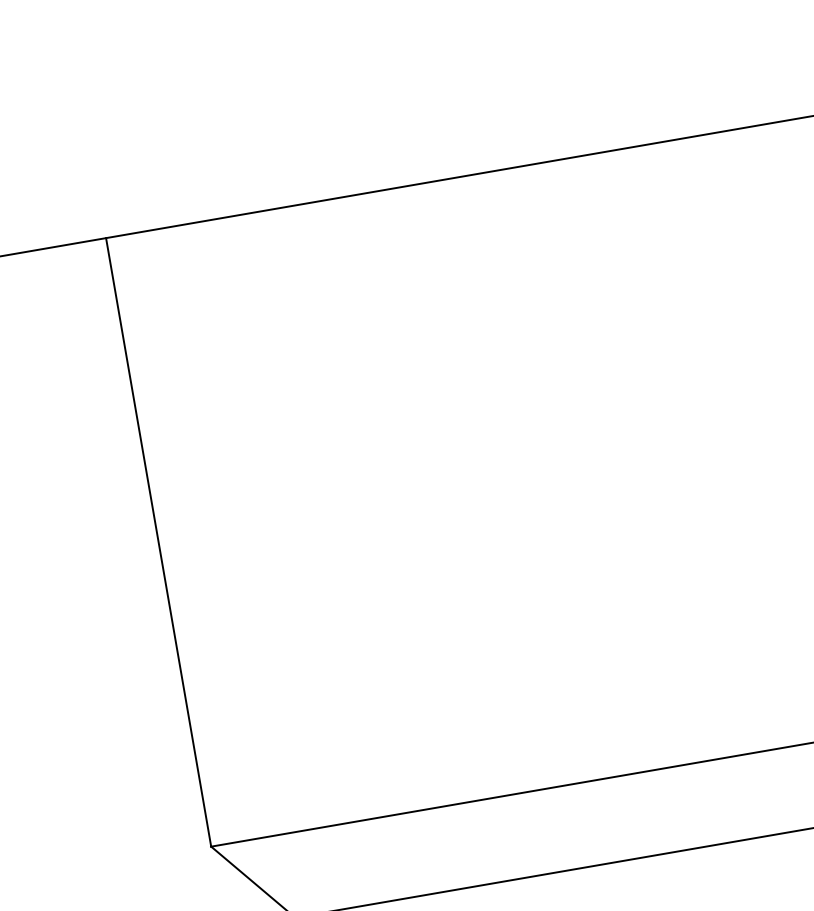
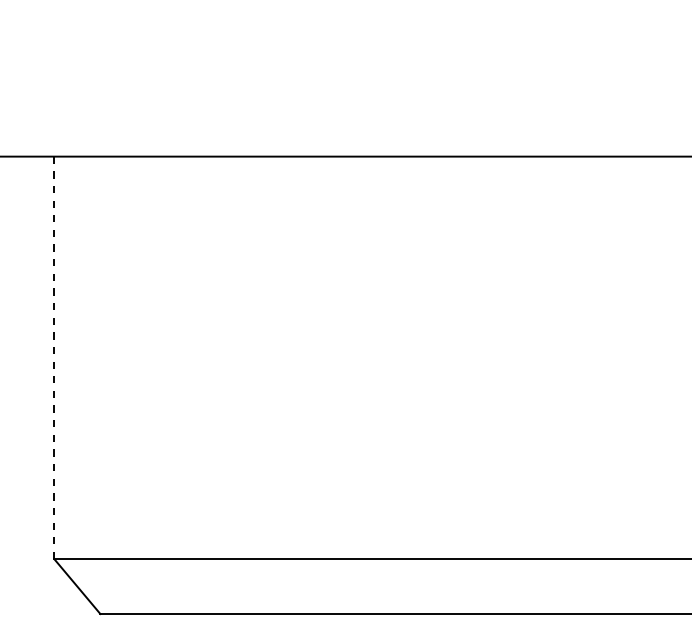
line: (159, 543) -> (54, 358), solid -> dashed

